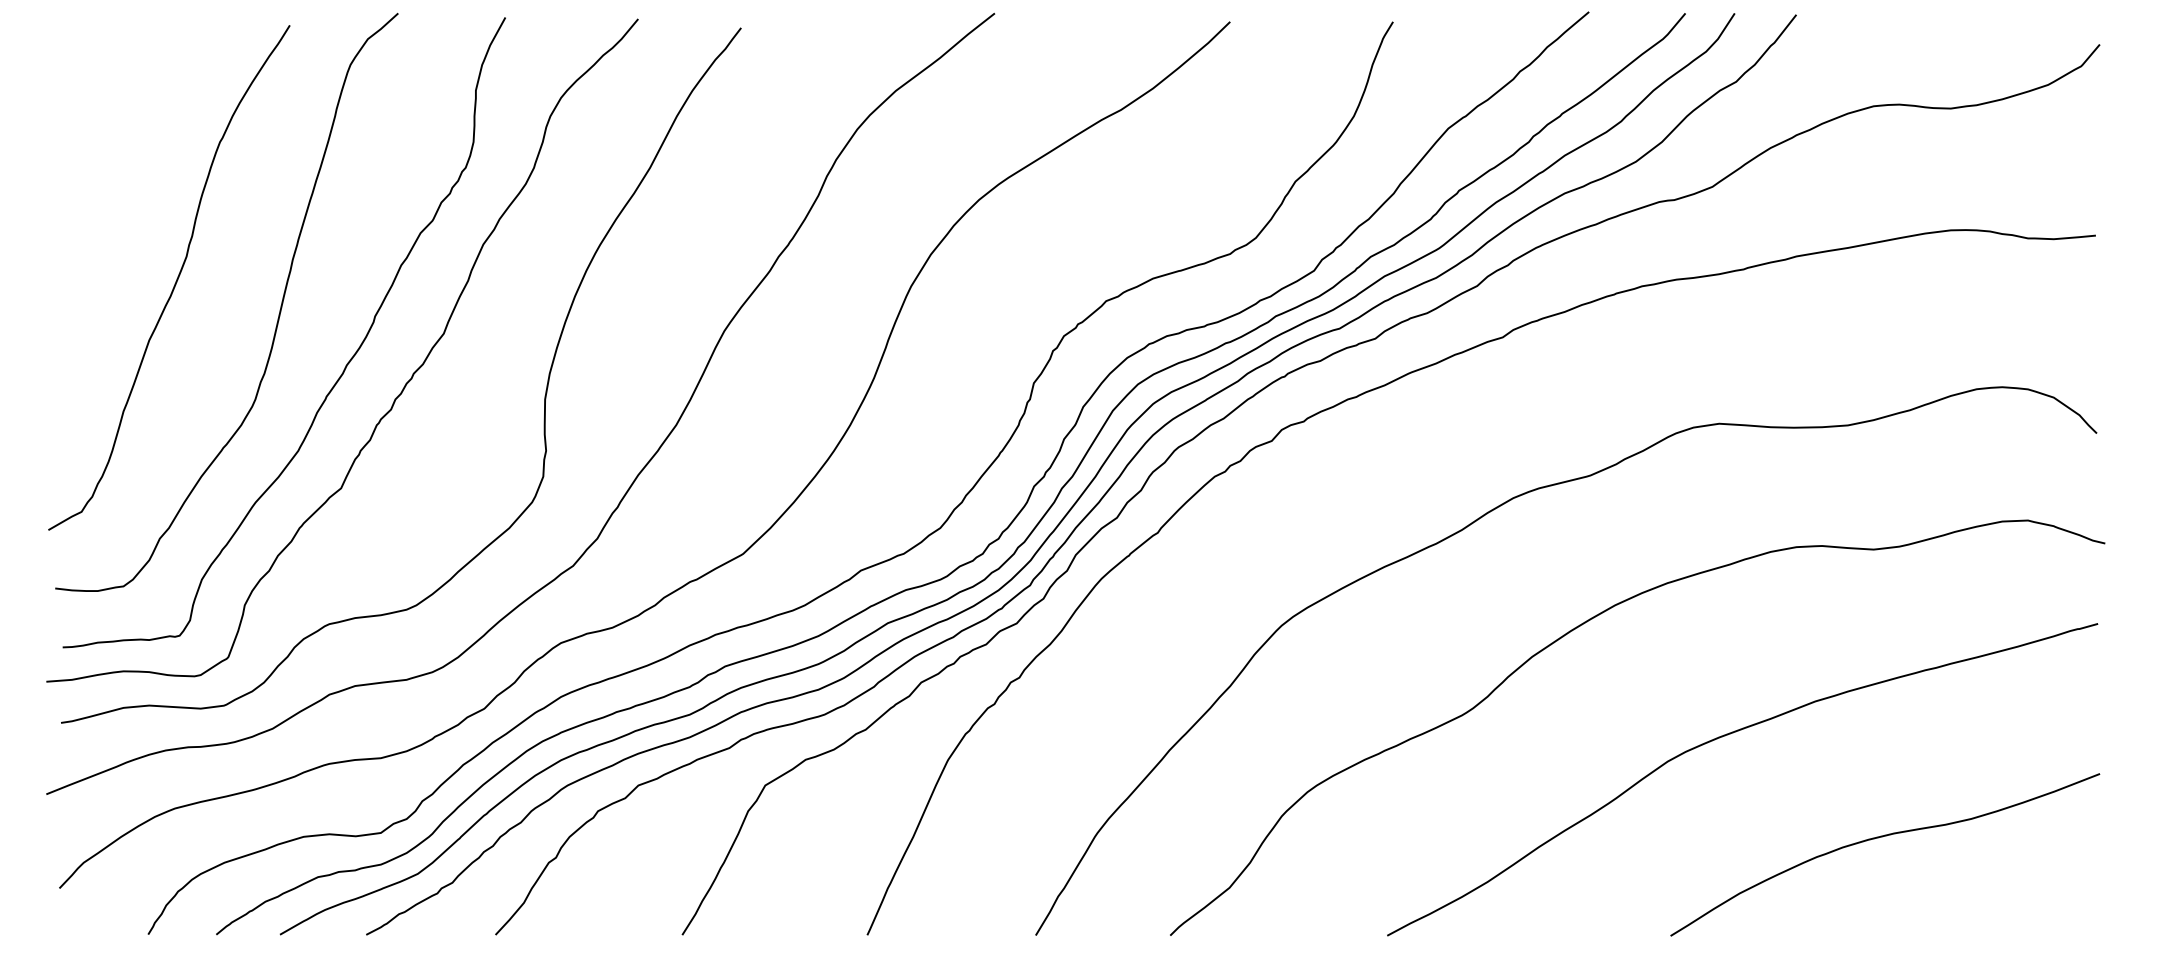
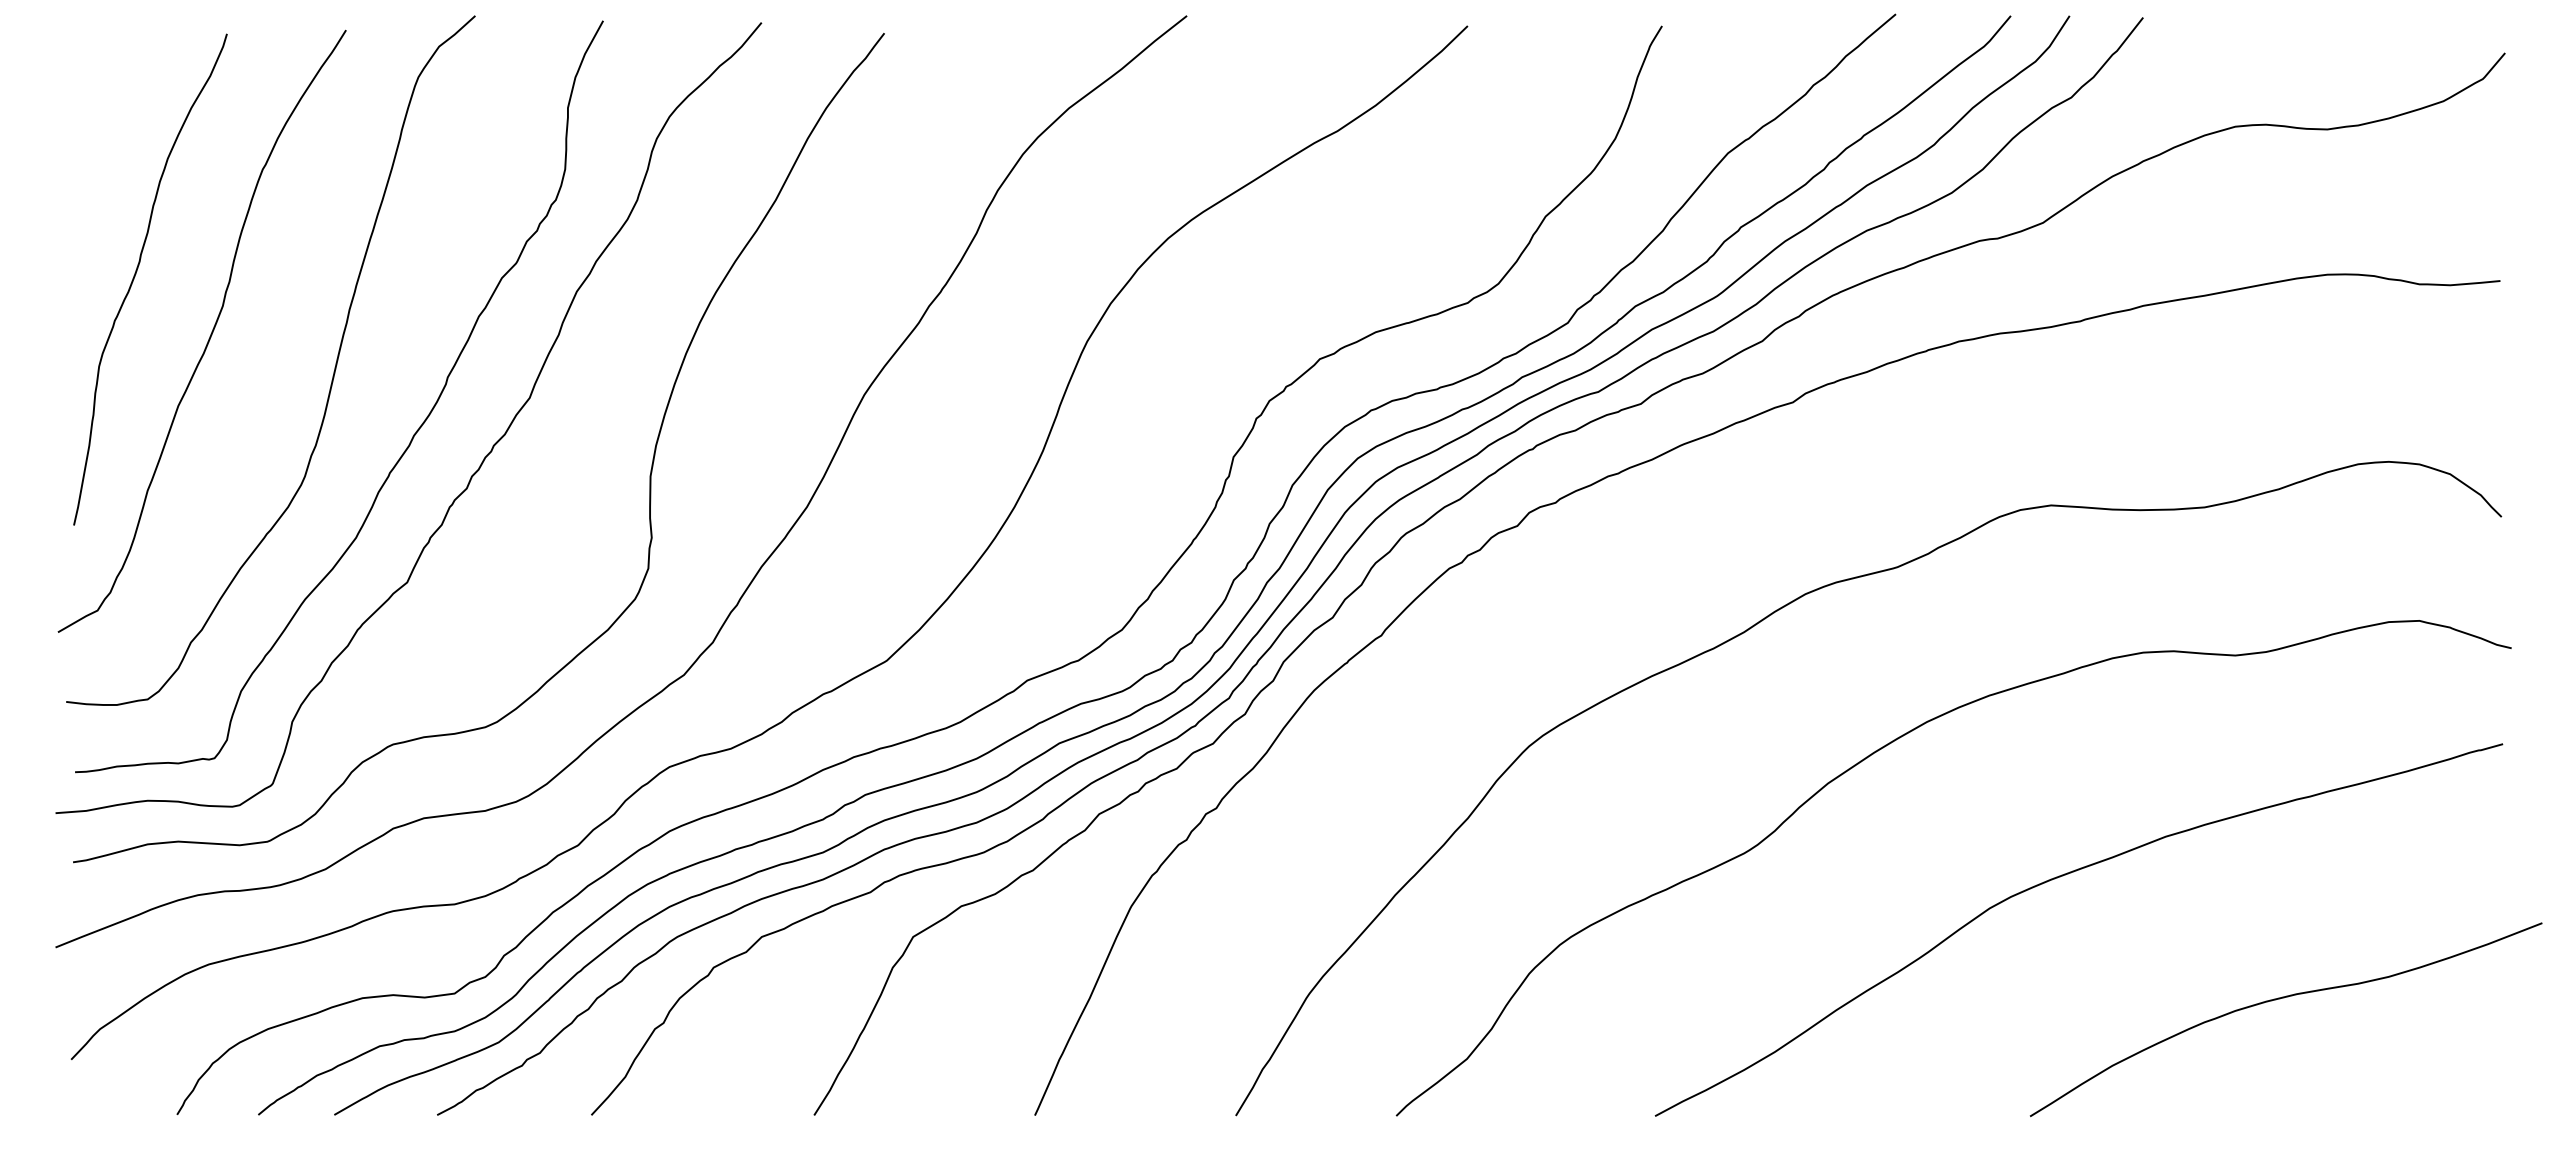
curve: (114, 230) -> (136, 274), added
curve: (1880, 837) -> (2280, 999), moved

